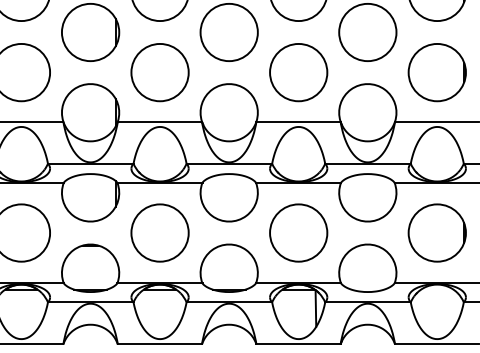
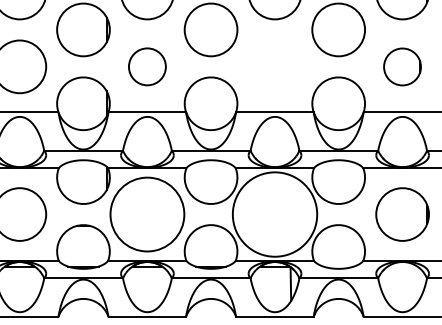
circle: (159, 72) -> (146, 66), size x0.7
circle: (298, 72) -> (274, 66), removed
circle: (436, 72) -> (401, 66), size x0.7
circle: (159, 232) -> (146, 214), size x1.4
circle: (298, 232) -> (274, 214), size x1.6

